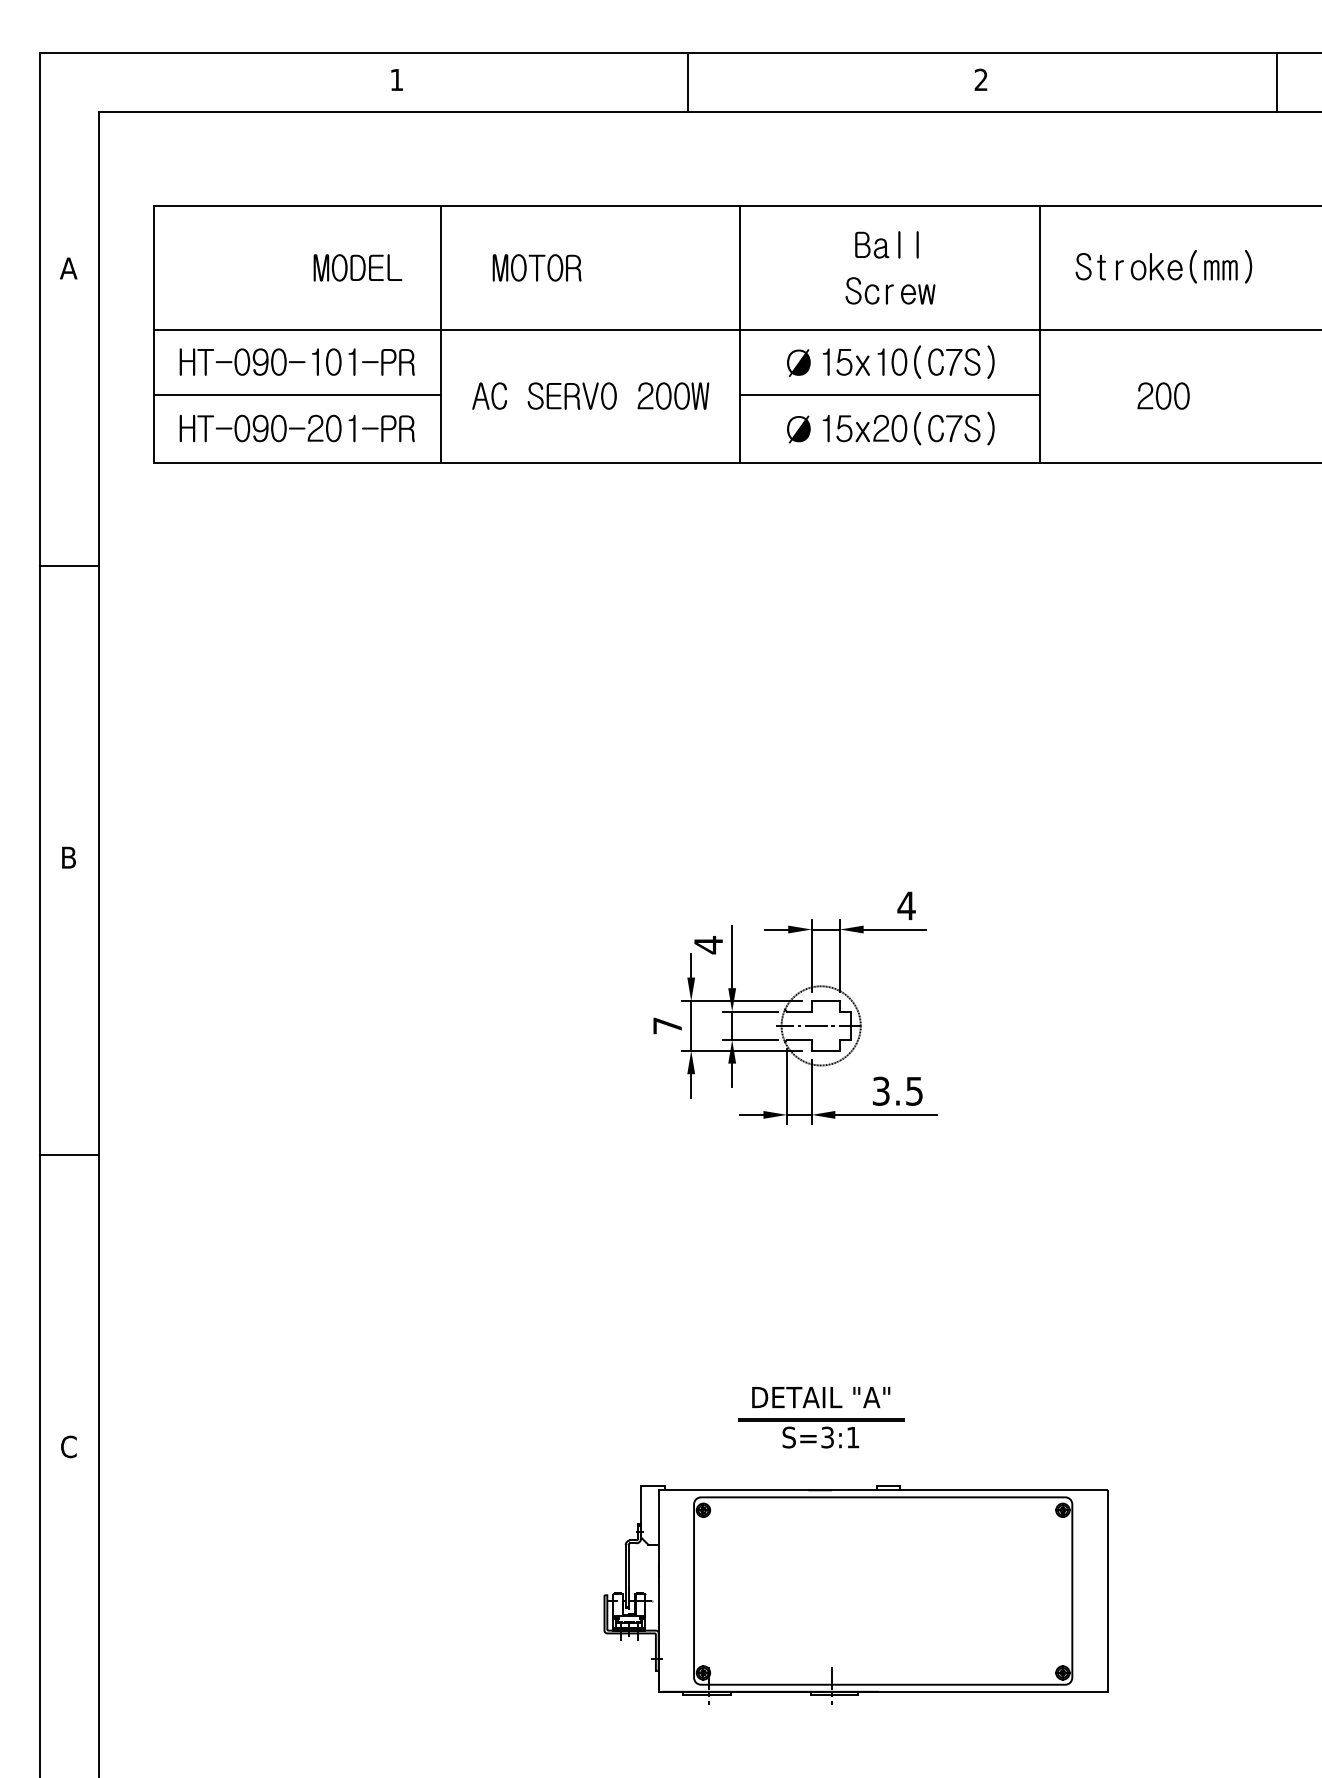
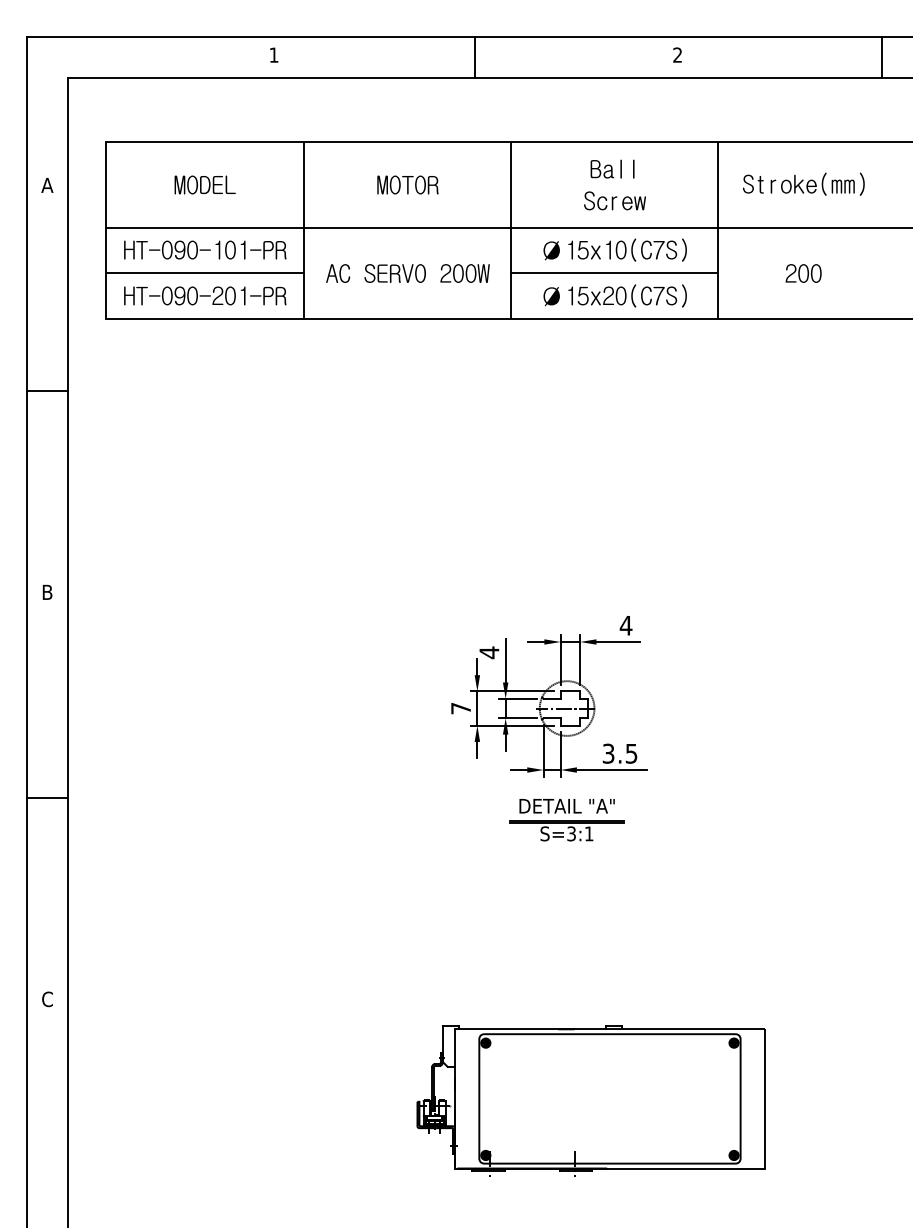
text: (356, 267) -> (204, 184), moved
text: (536, 267) -> (407, 184), moved
part: (820, 1418) -> (566, 820), moved

